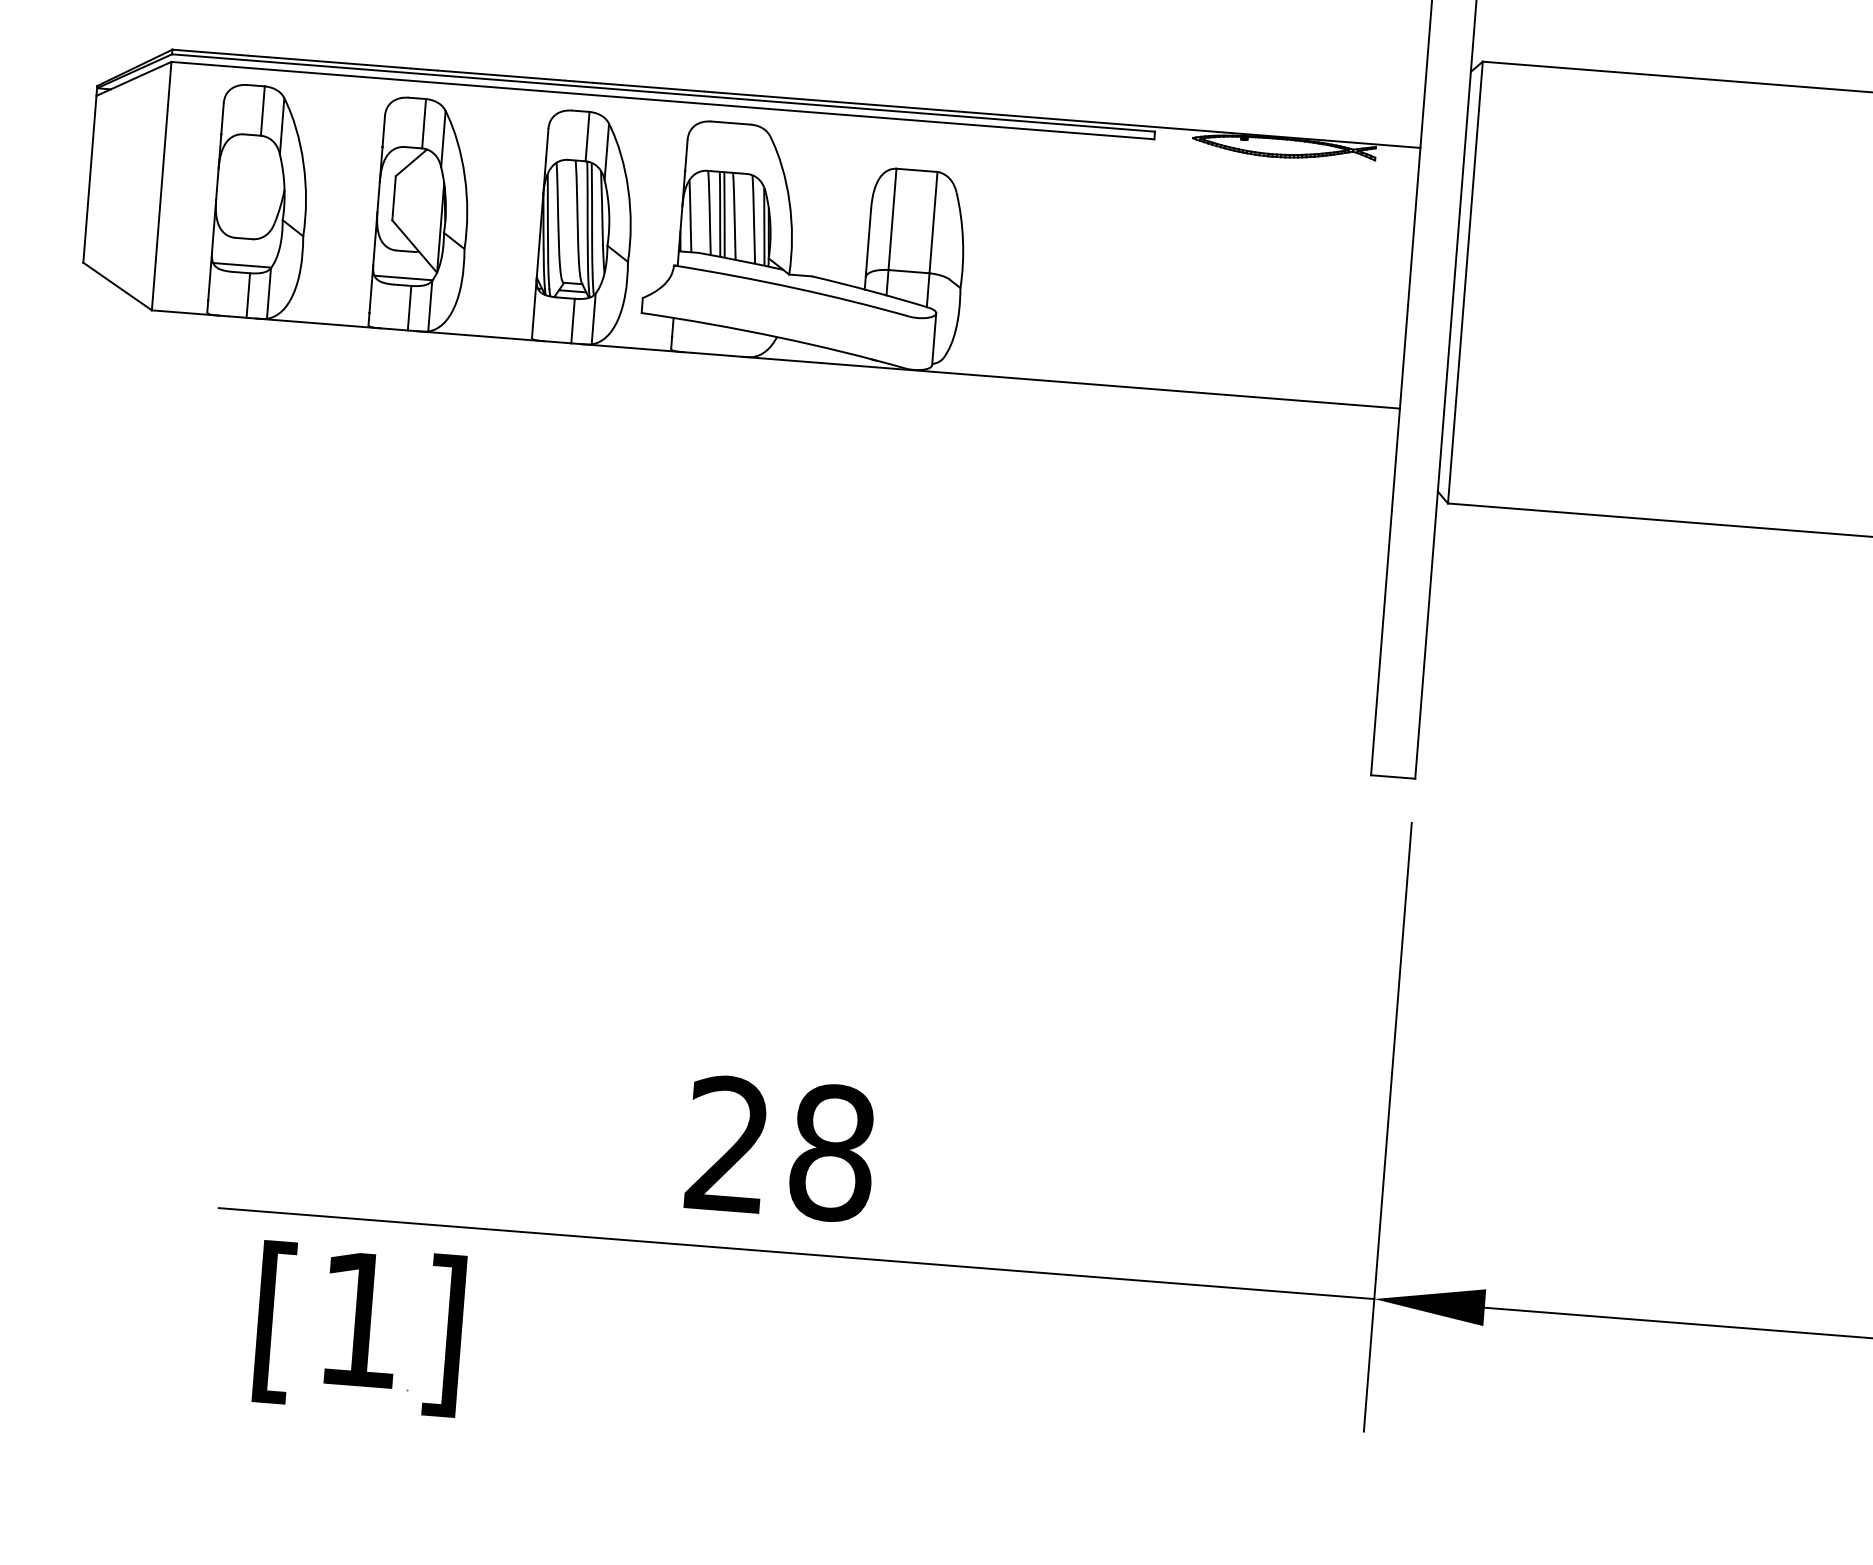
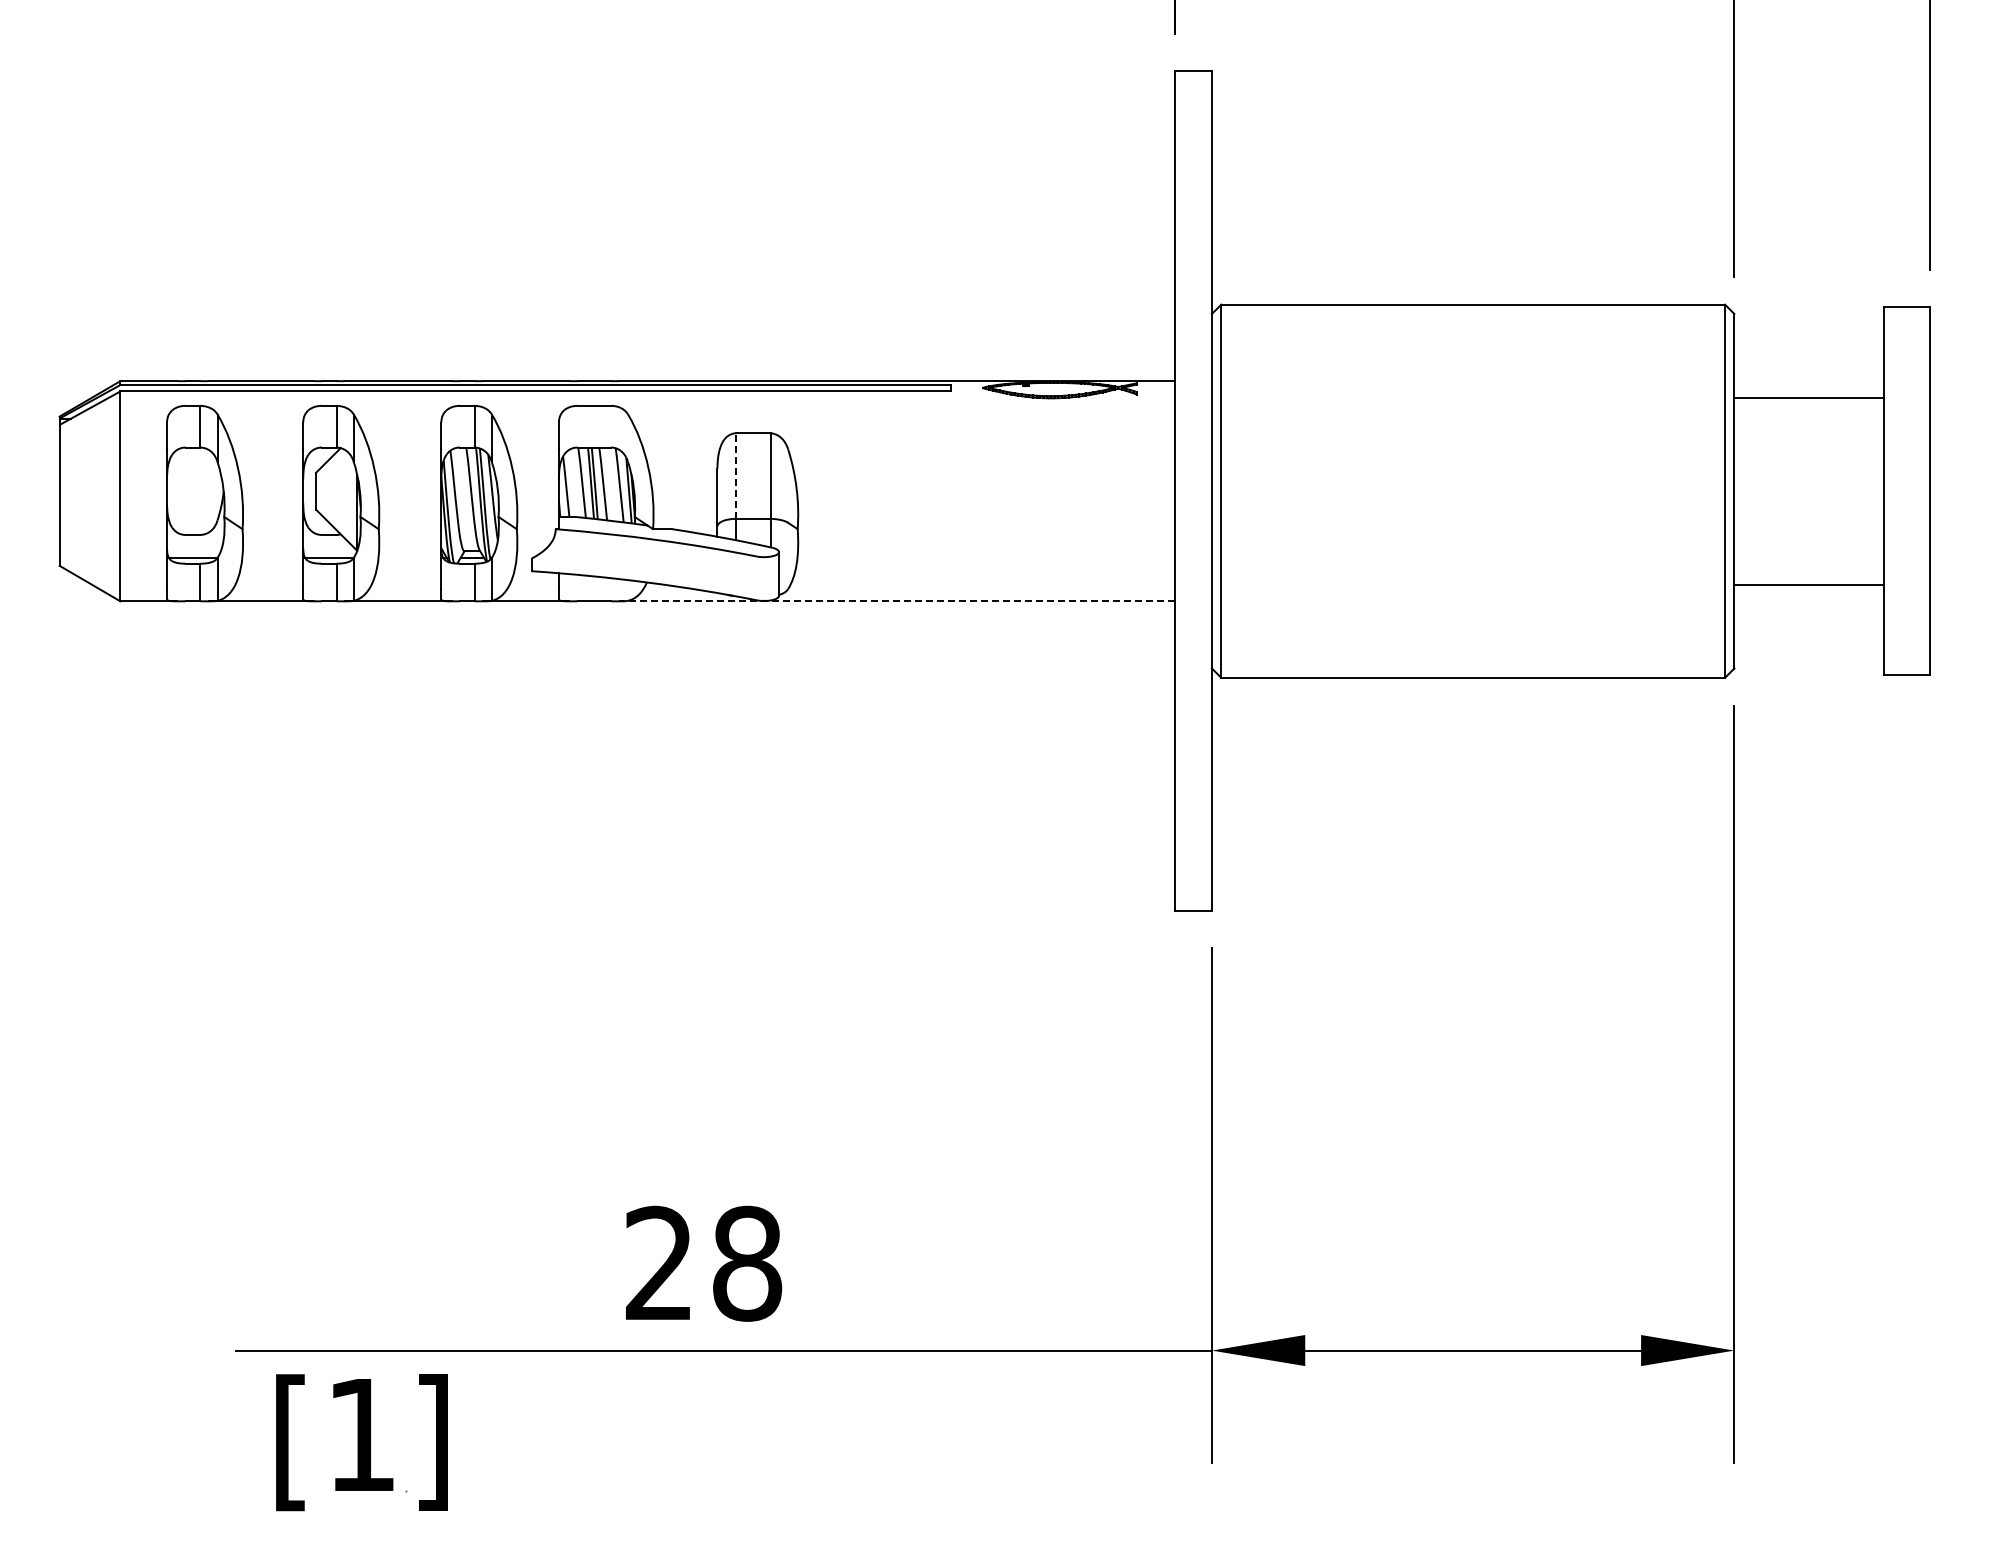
line: (892, 219) -> (736, 476), solid -> dashed
line: (1070, 382) -> (896, 601), solid -> dashed

